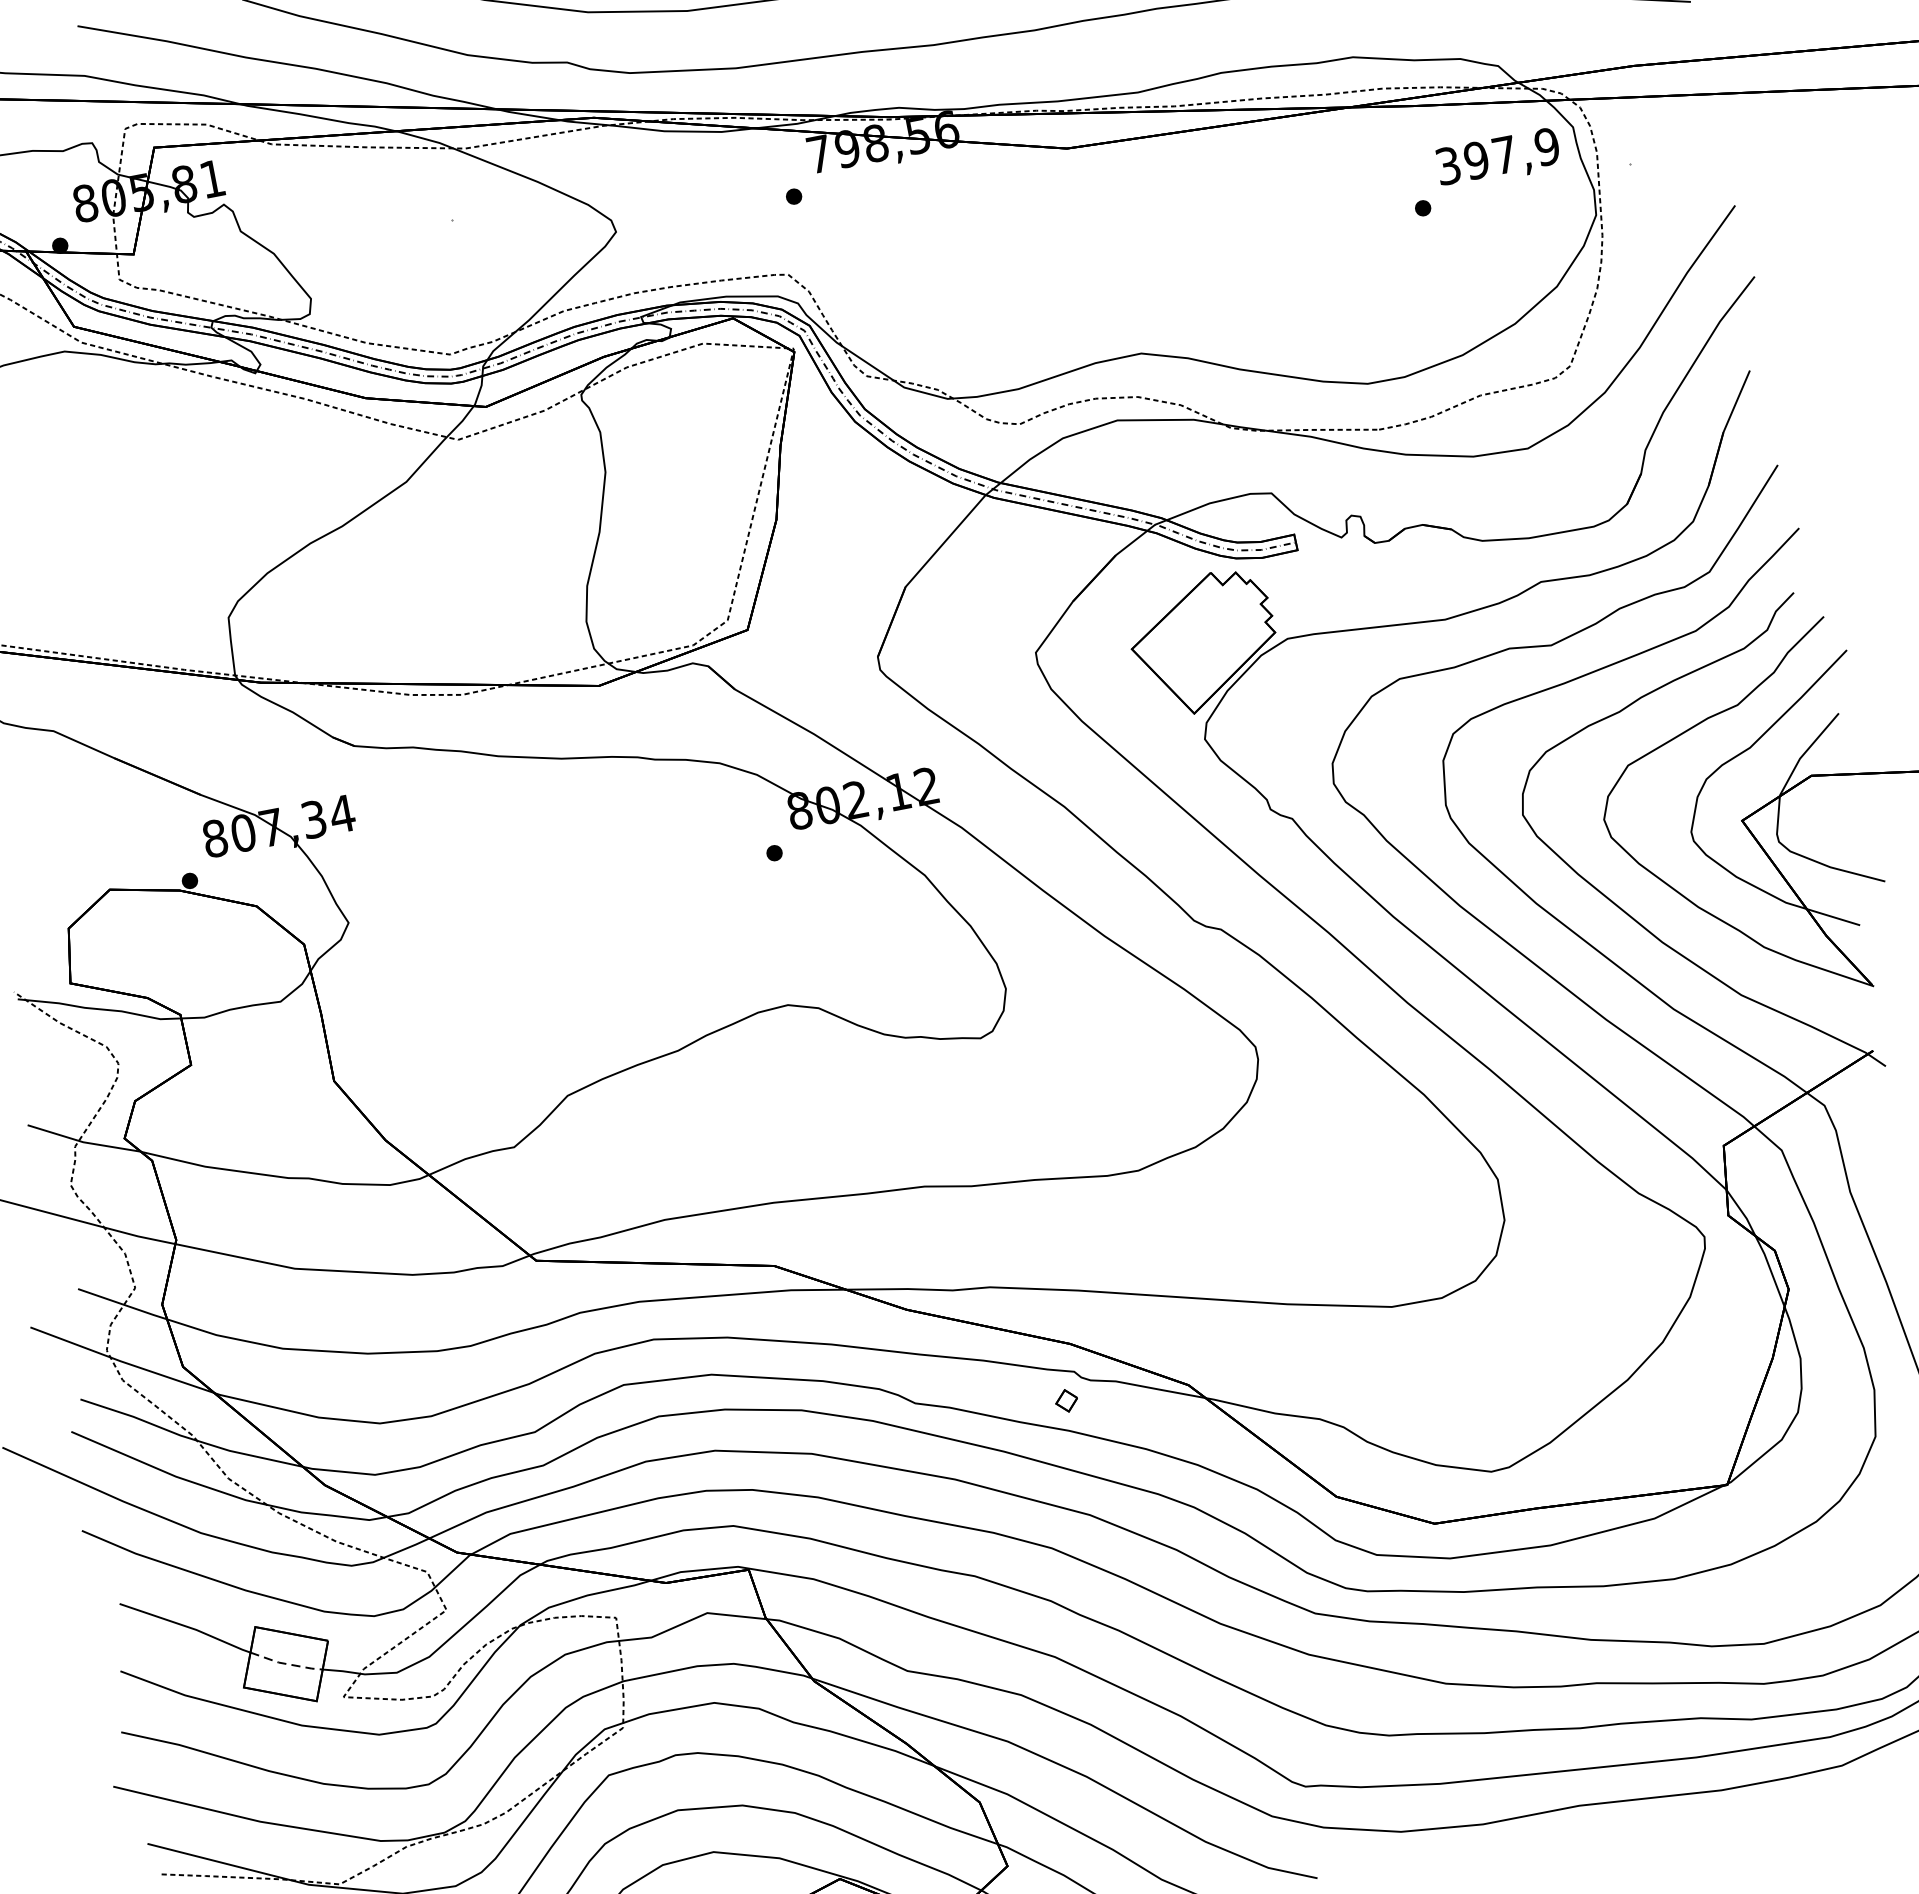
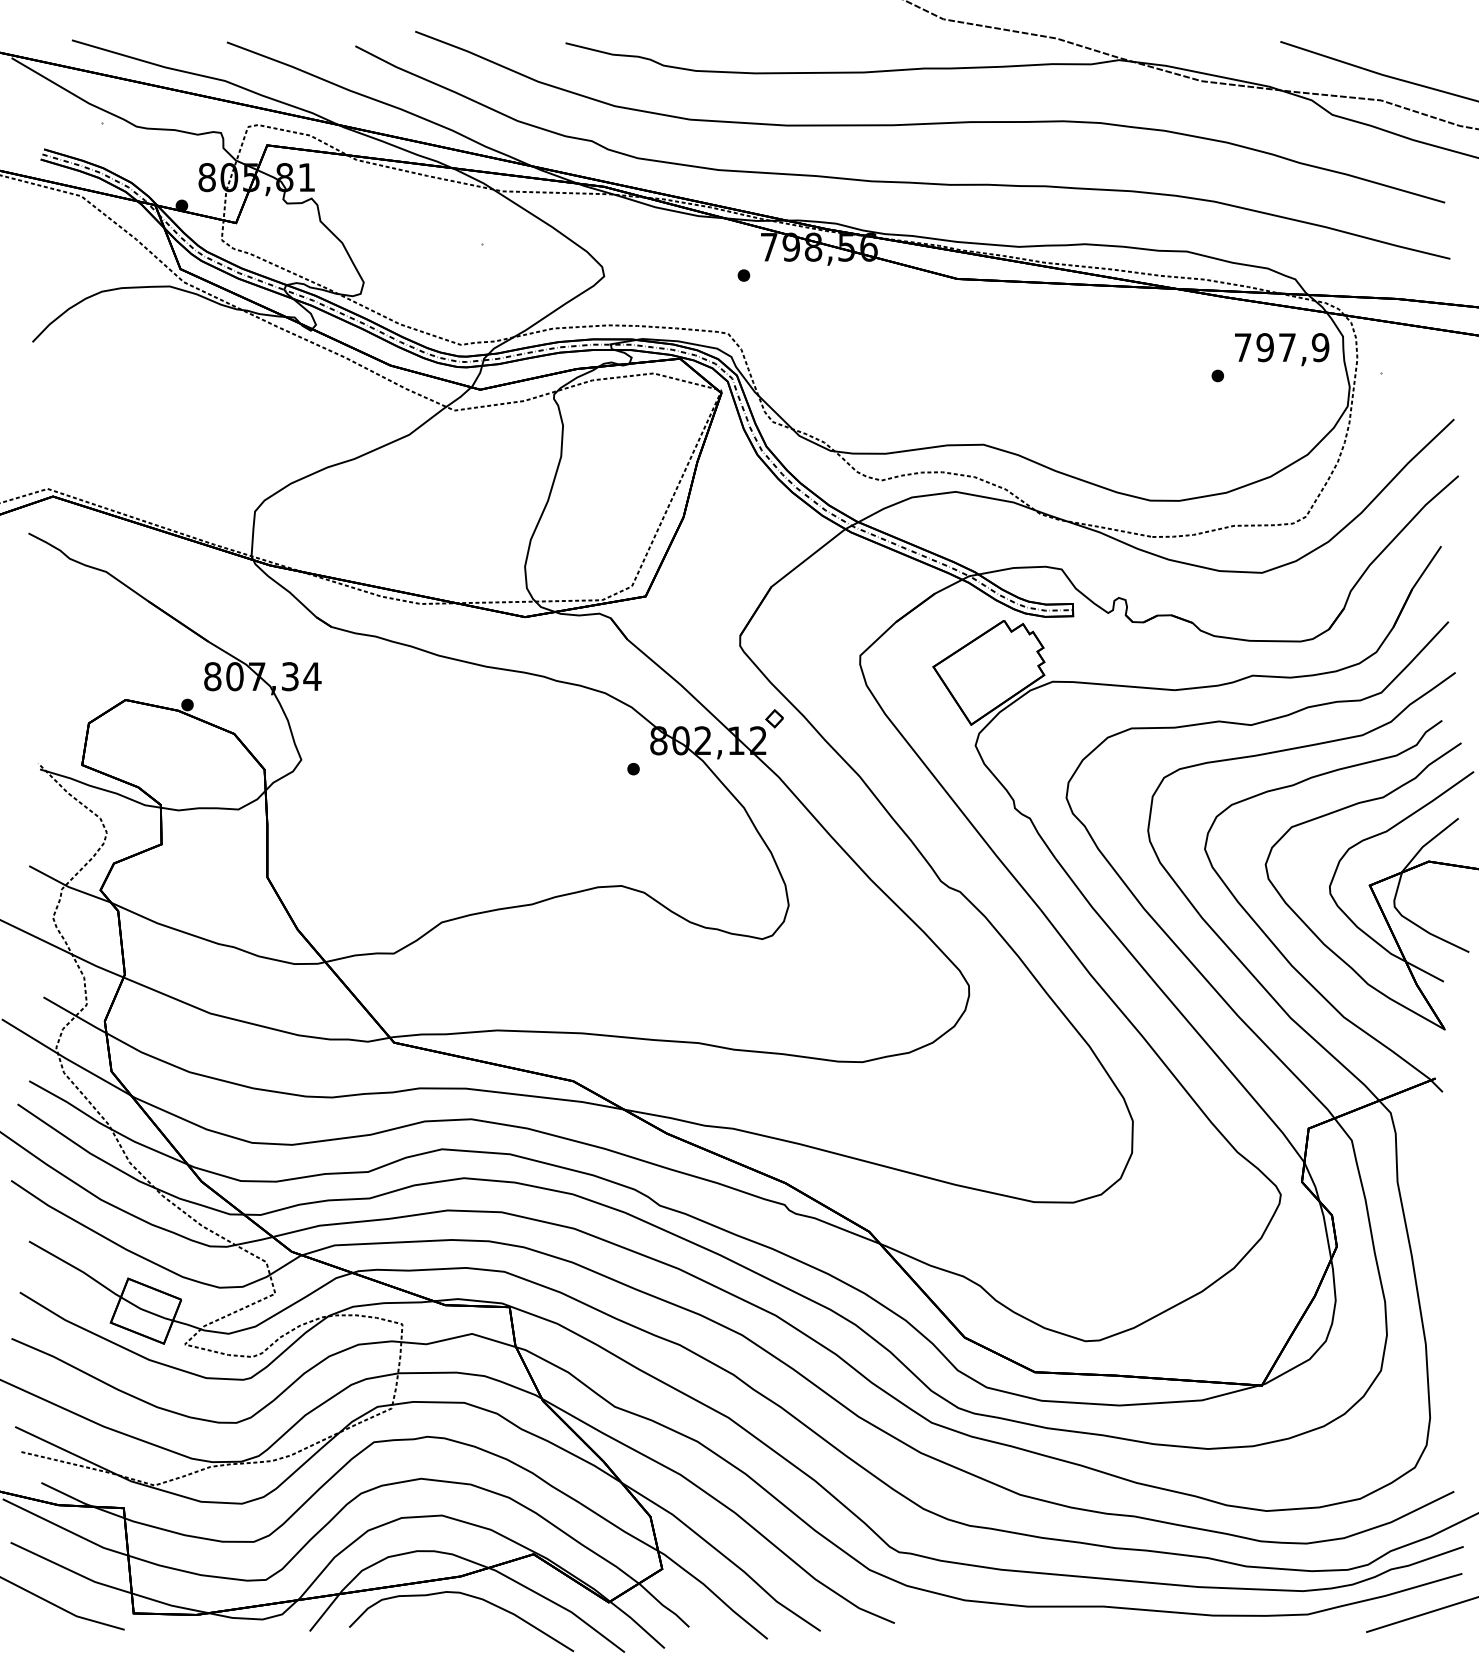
text: (1447, 165) -> (1242, 347), 397,9 -> 797,9
part: (1066, 1400) -> (774, 718), moved
line: (286, 1664) -> (146, 1311), dashed -> solid

